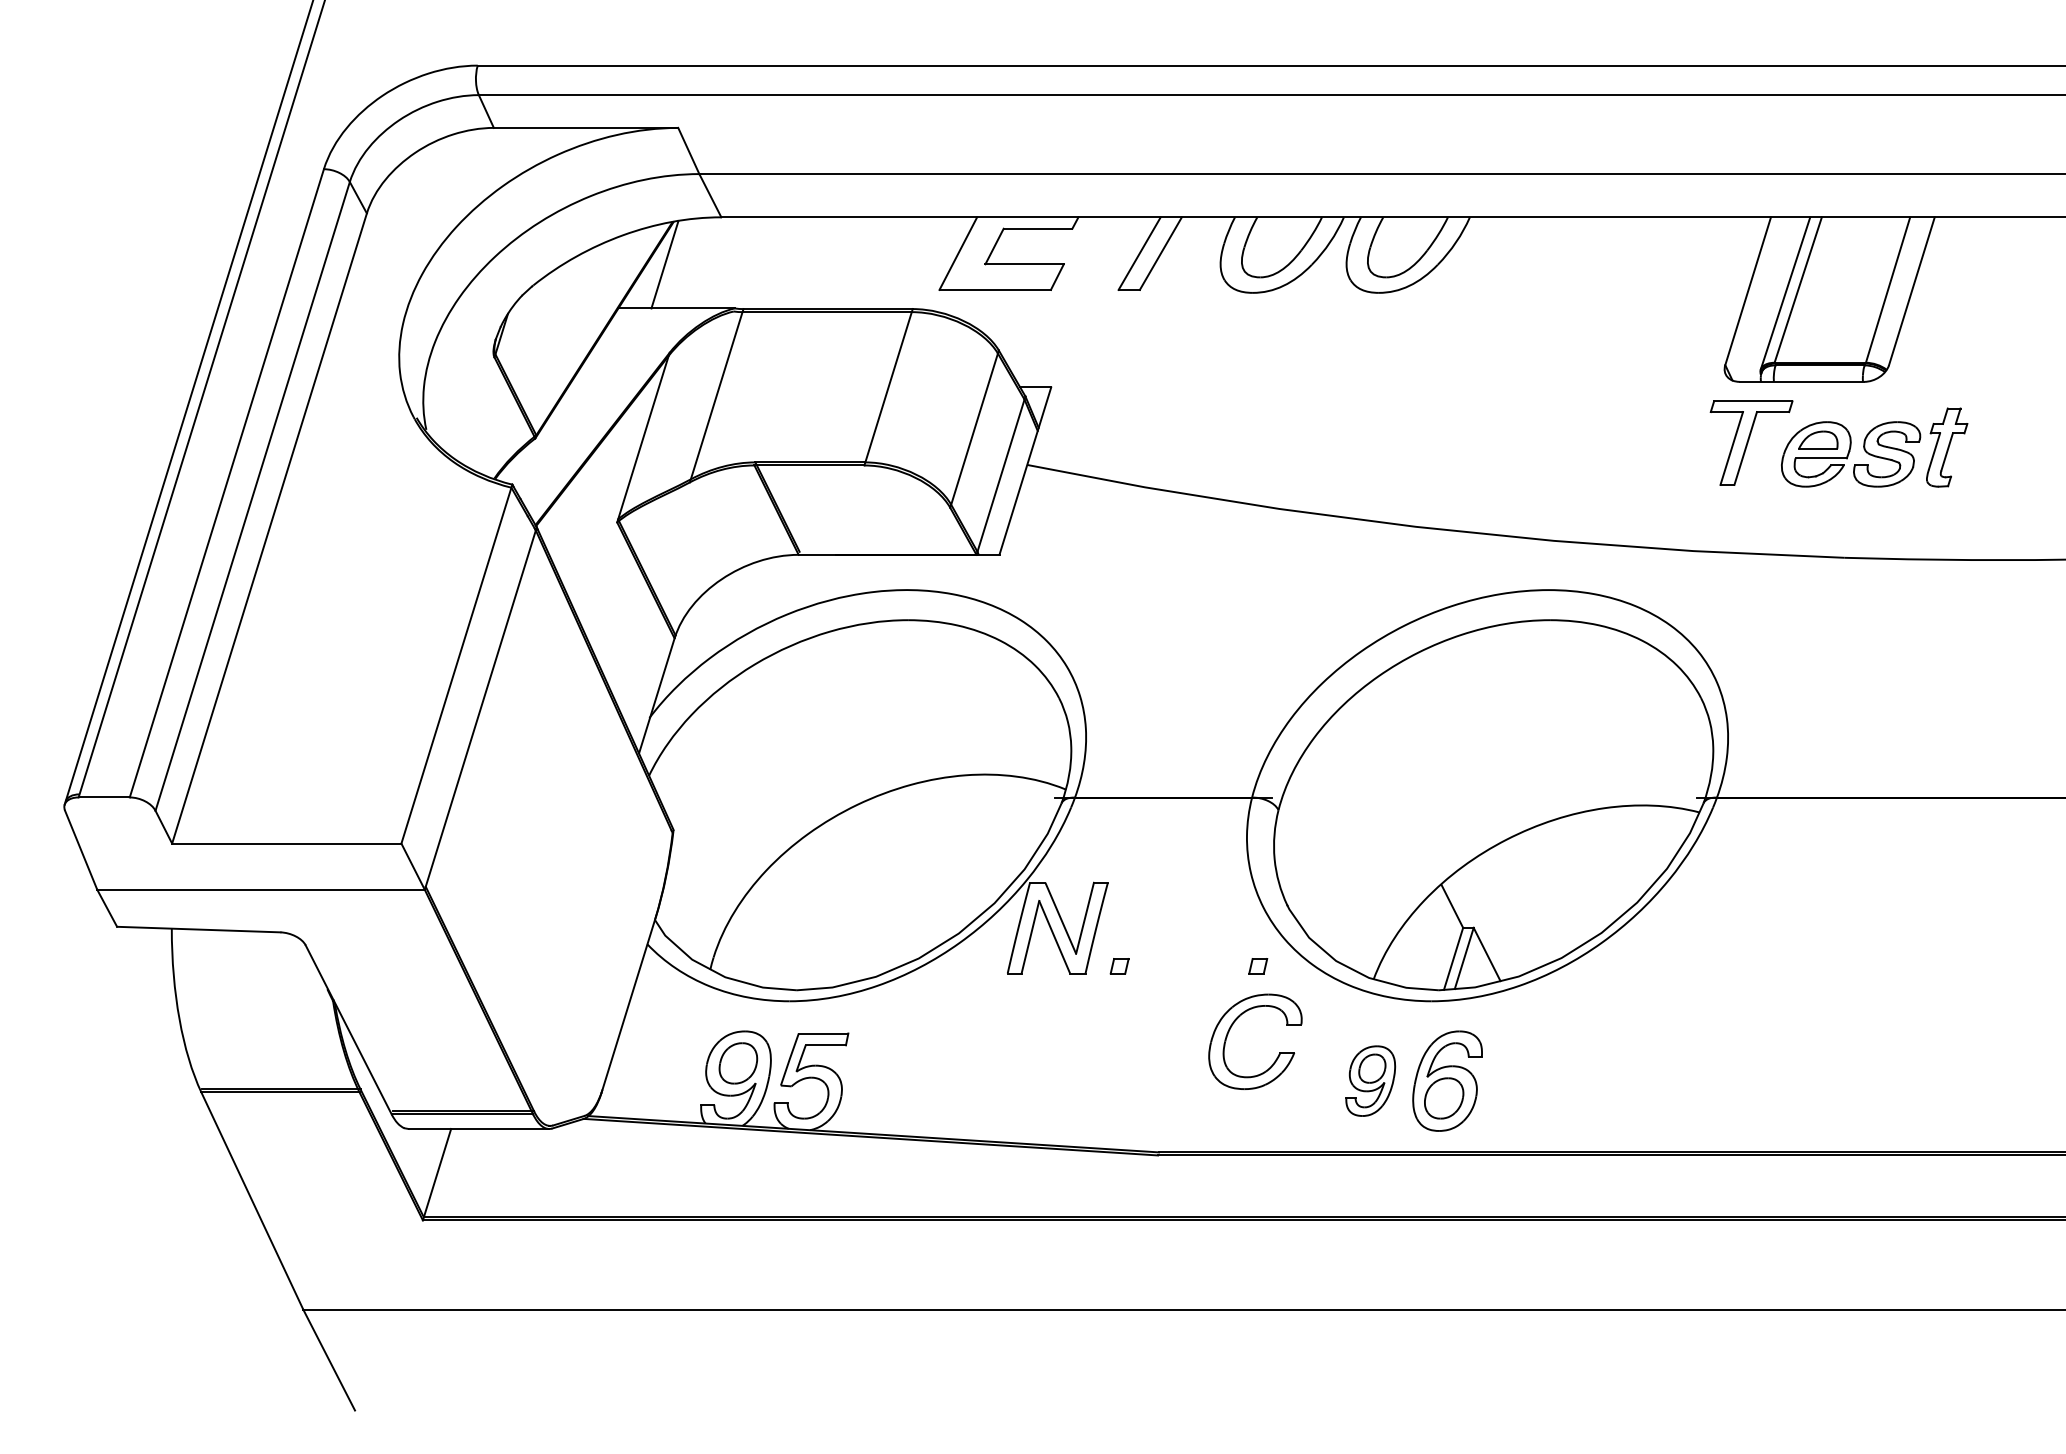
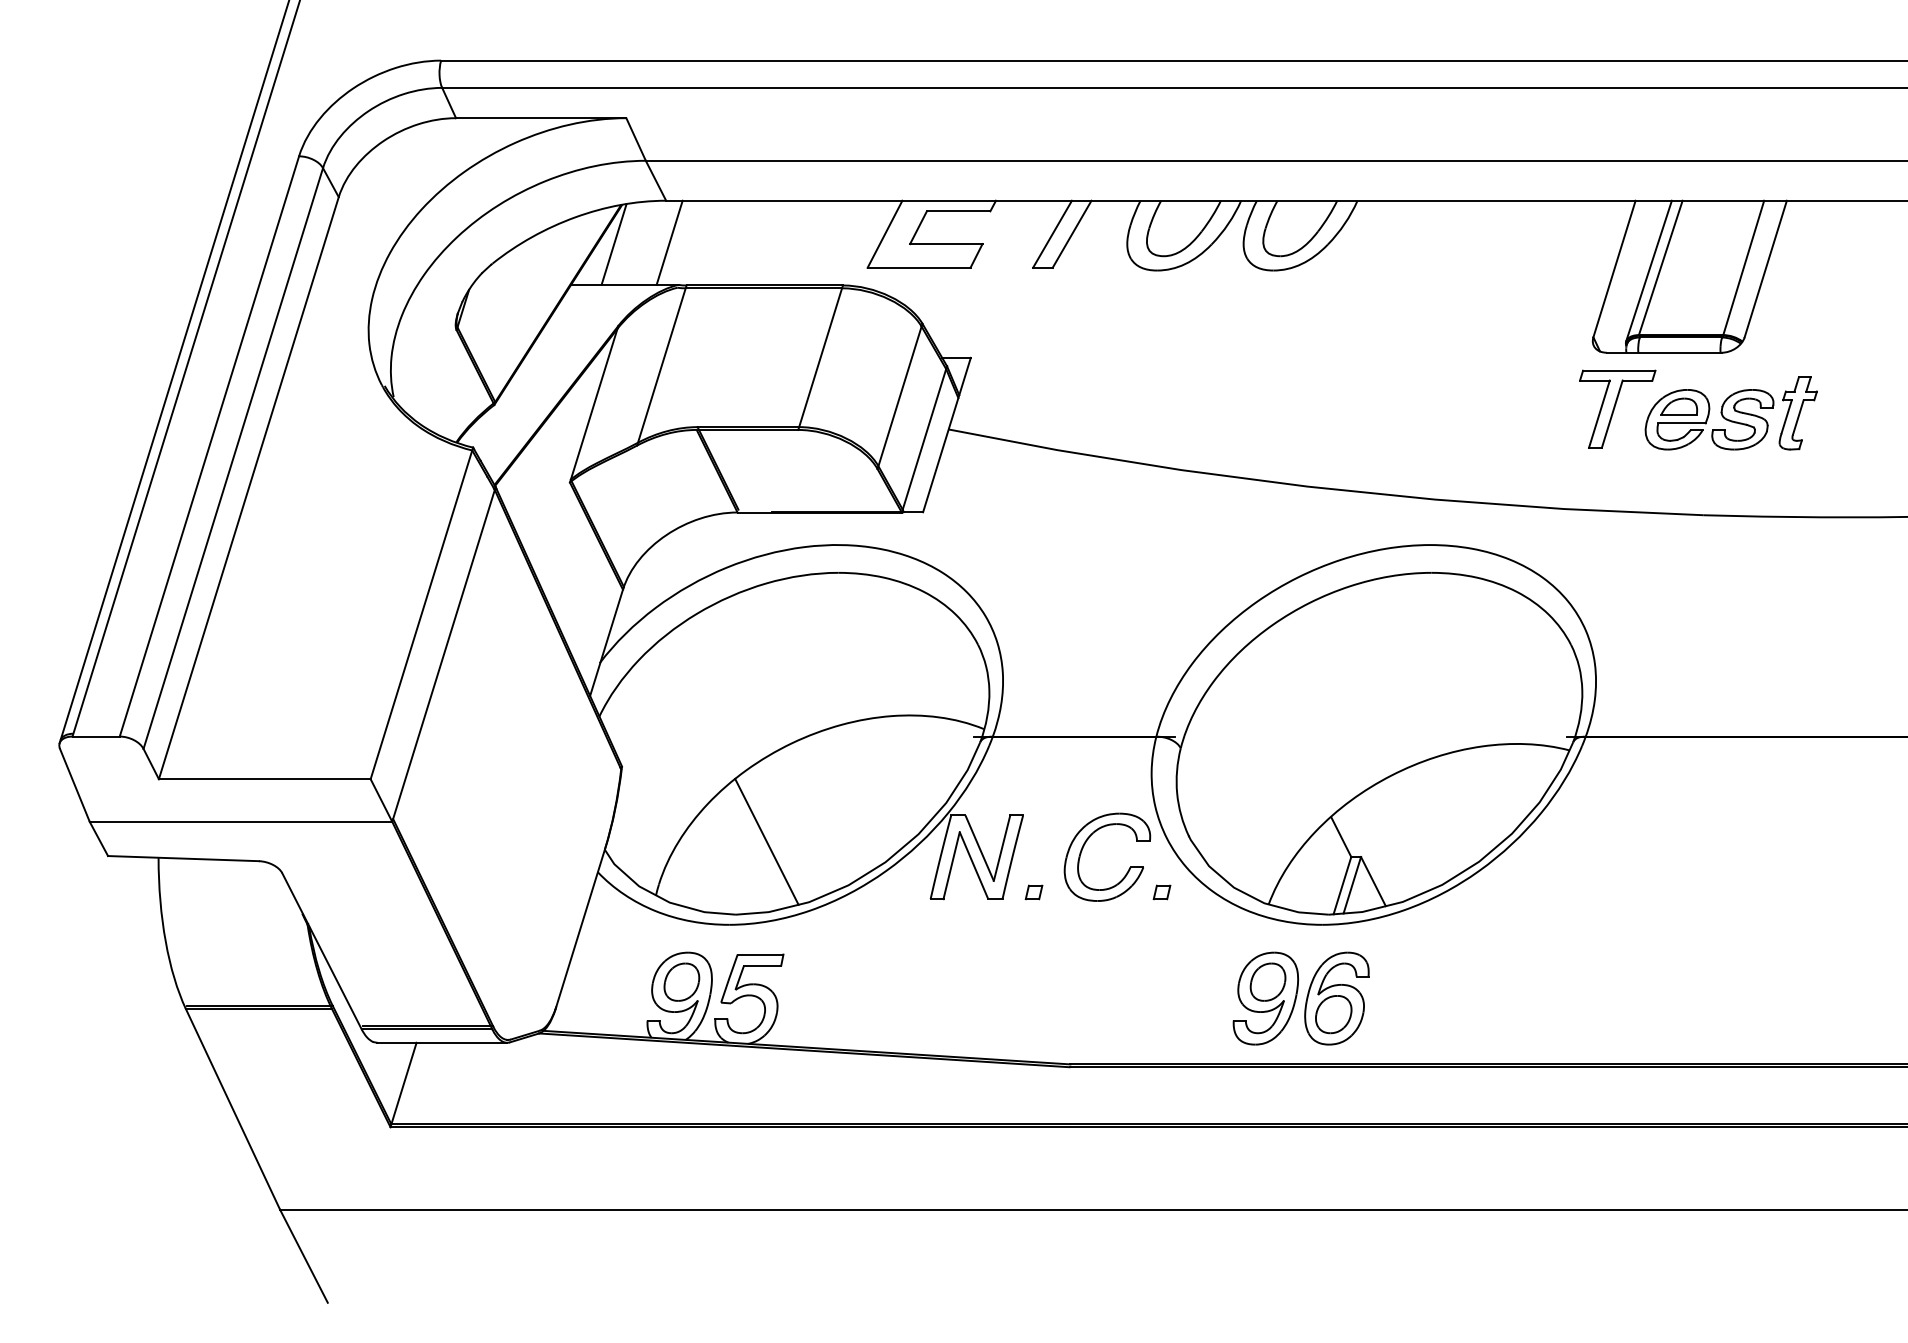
line: (724, 262) -> (669, 242), added
line: (829, 911) -> (766, 841), added
part: (1279, 1052) -> (1129, 867), moved
part: (1370, 1081) -> (1265, 998), size x1.43

